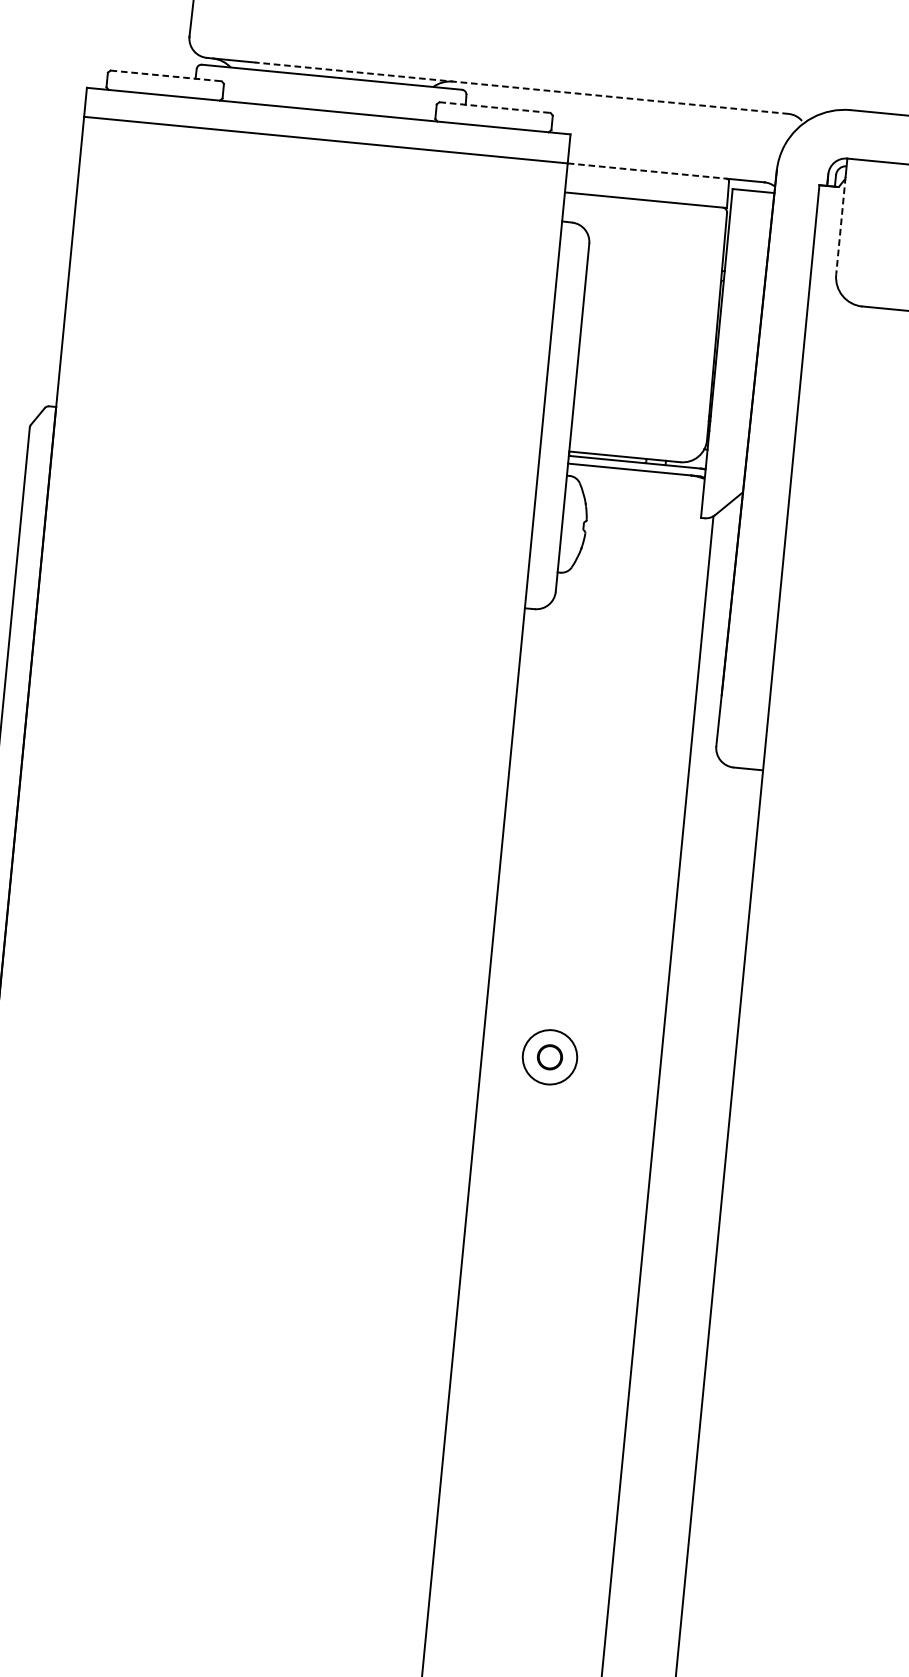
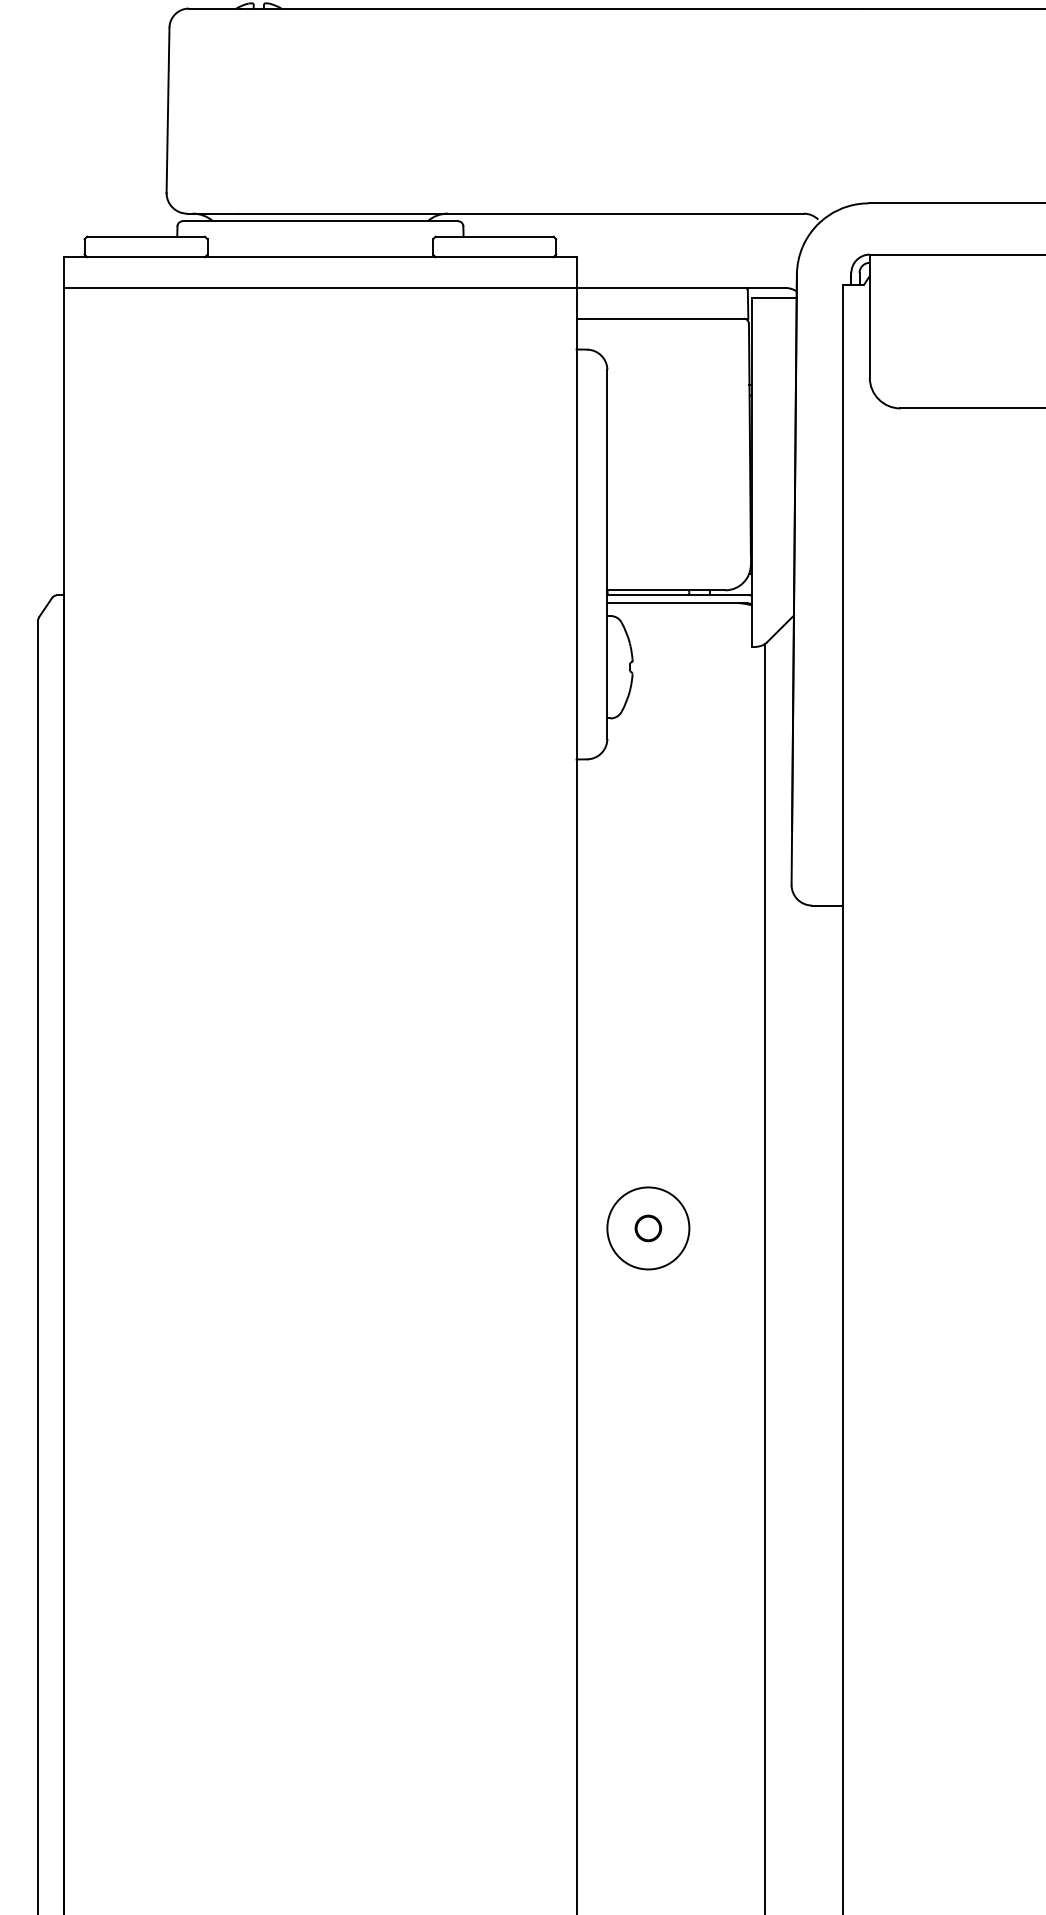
line: (166, 75) -> (146, 236), dashed -> solid
line: (522, 88) -> (521, 213), dashed -> solid
line: (494, 107) -> (494, 236), dashed -> solid
line: (647, 170) -> (661, 287), dashed -> solid
line: (840, 225) -> (869, 325), dashed -> solid
circle: (550, 1057) -> (648, 1228), size x1.43

